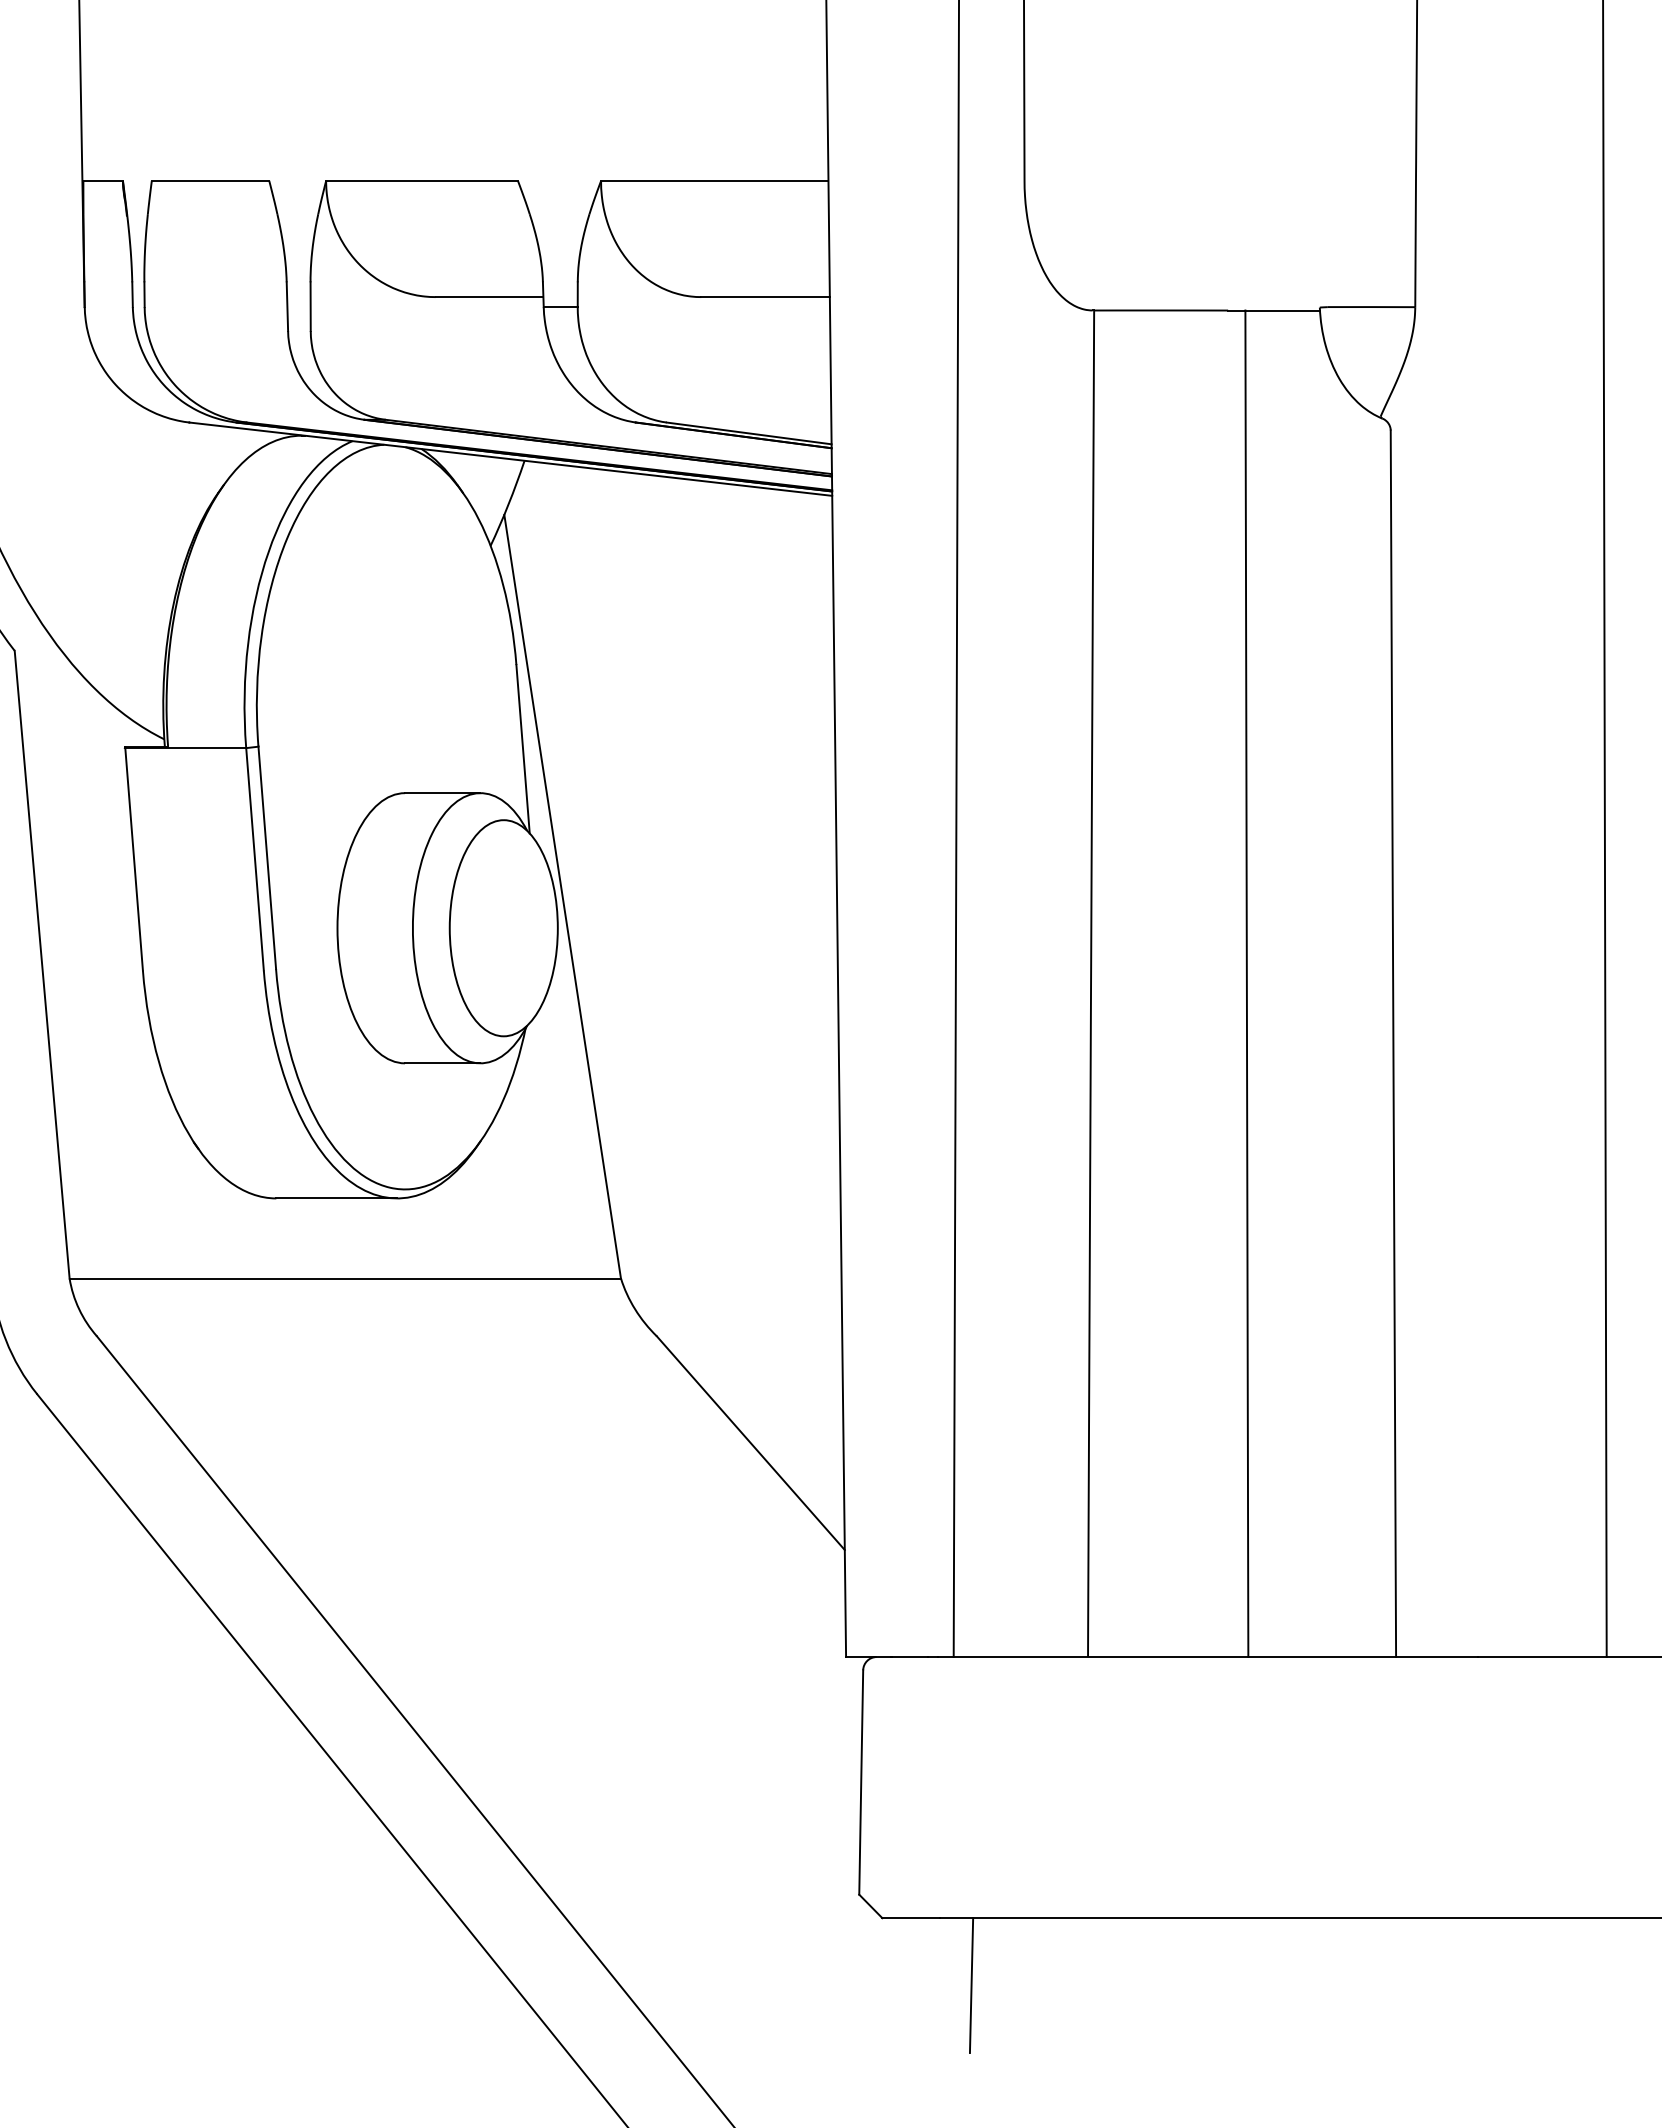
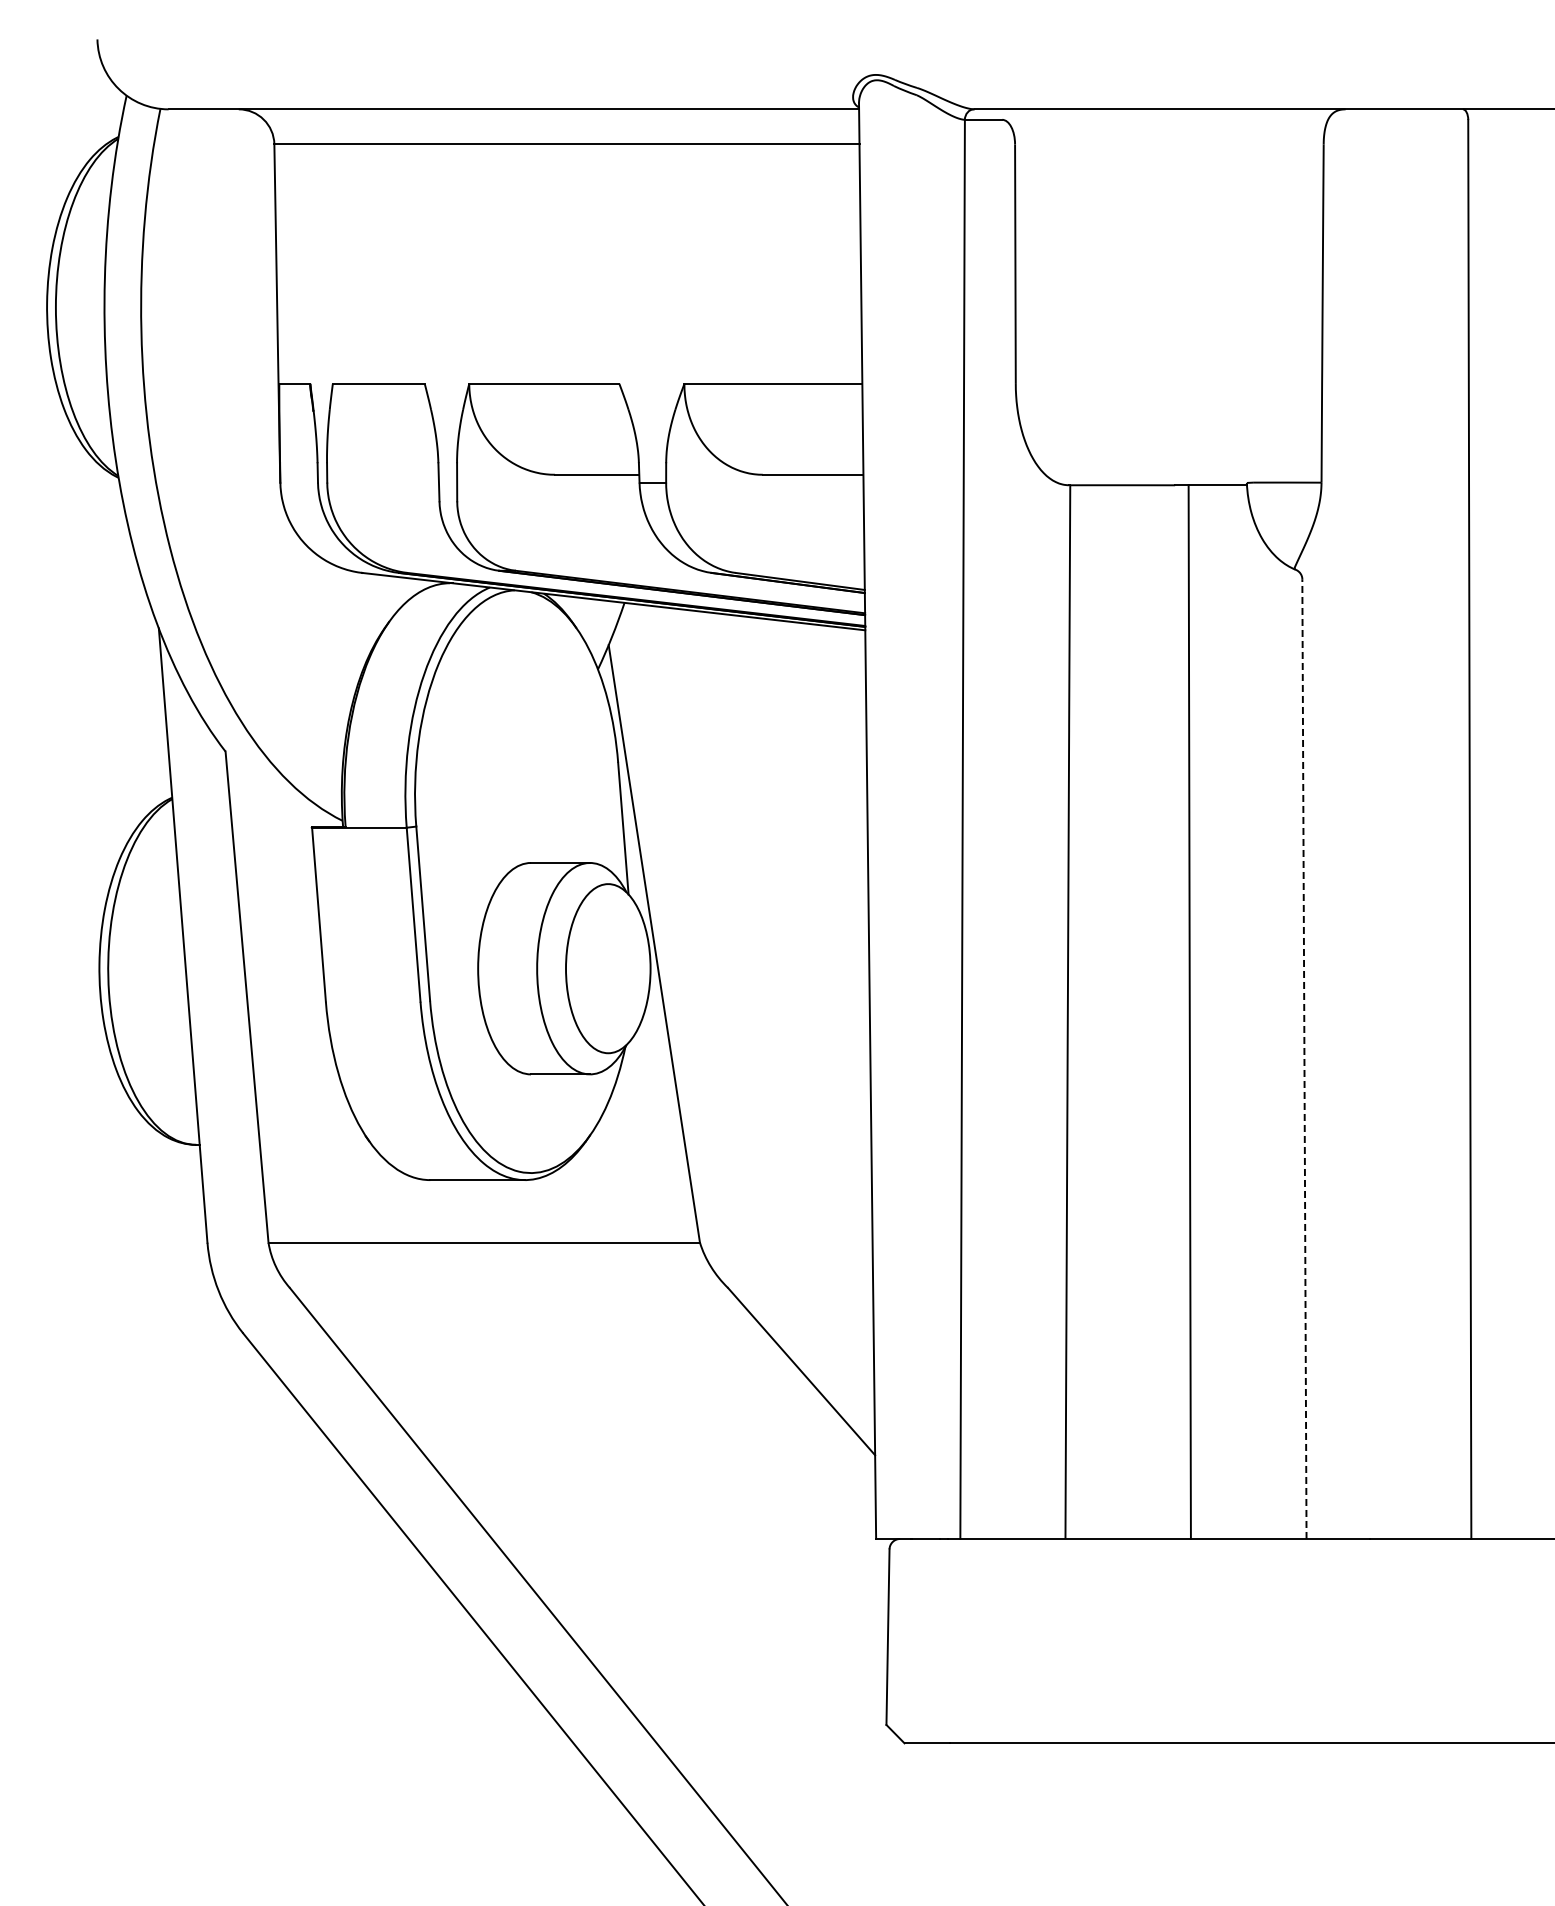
line: (1393, 1044) -> (1304, 1059), solid -> dashed
line: (971, 1984) -> (974, 1795), removed

